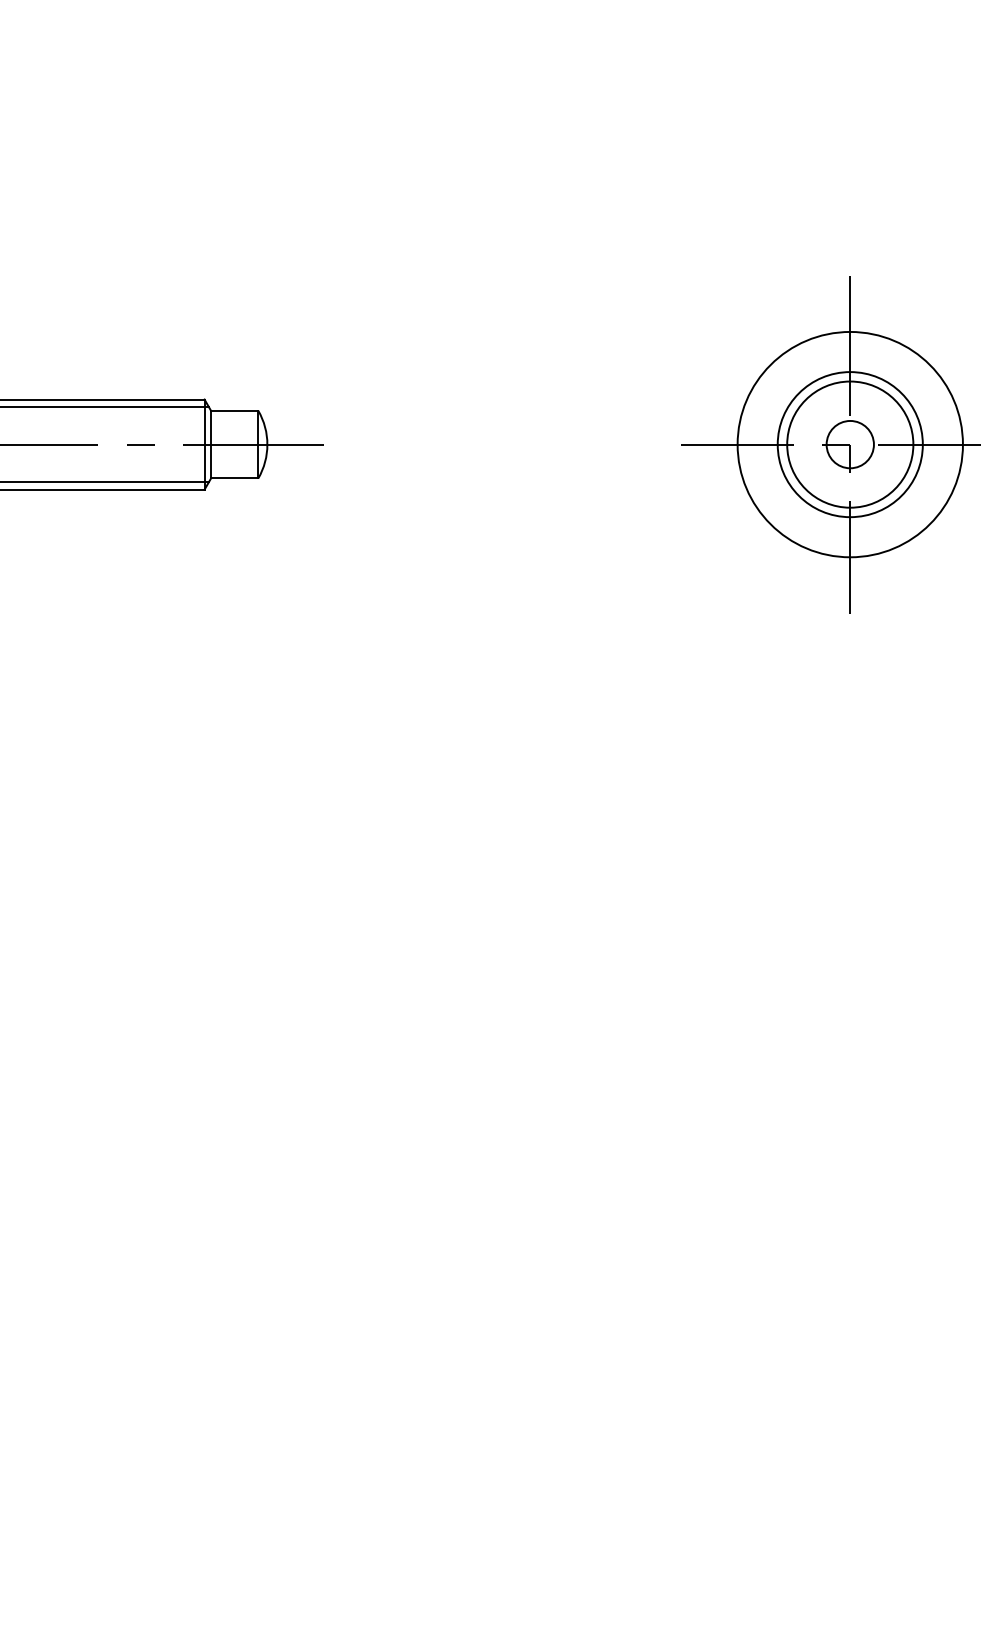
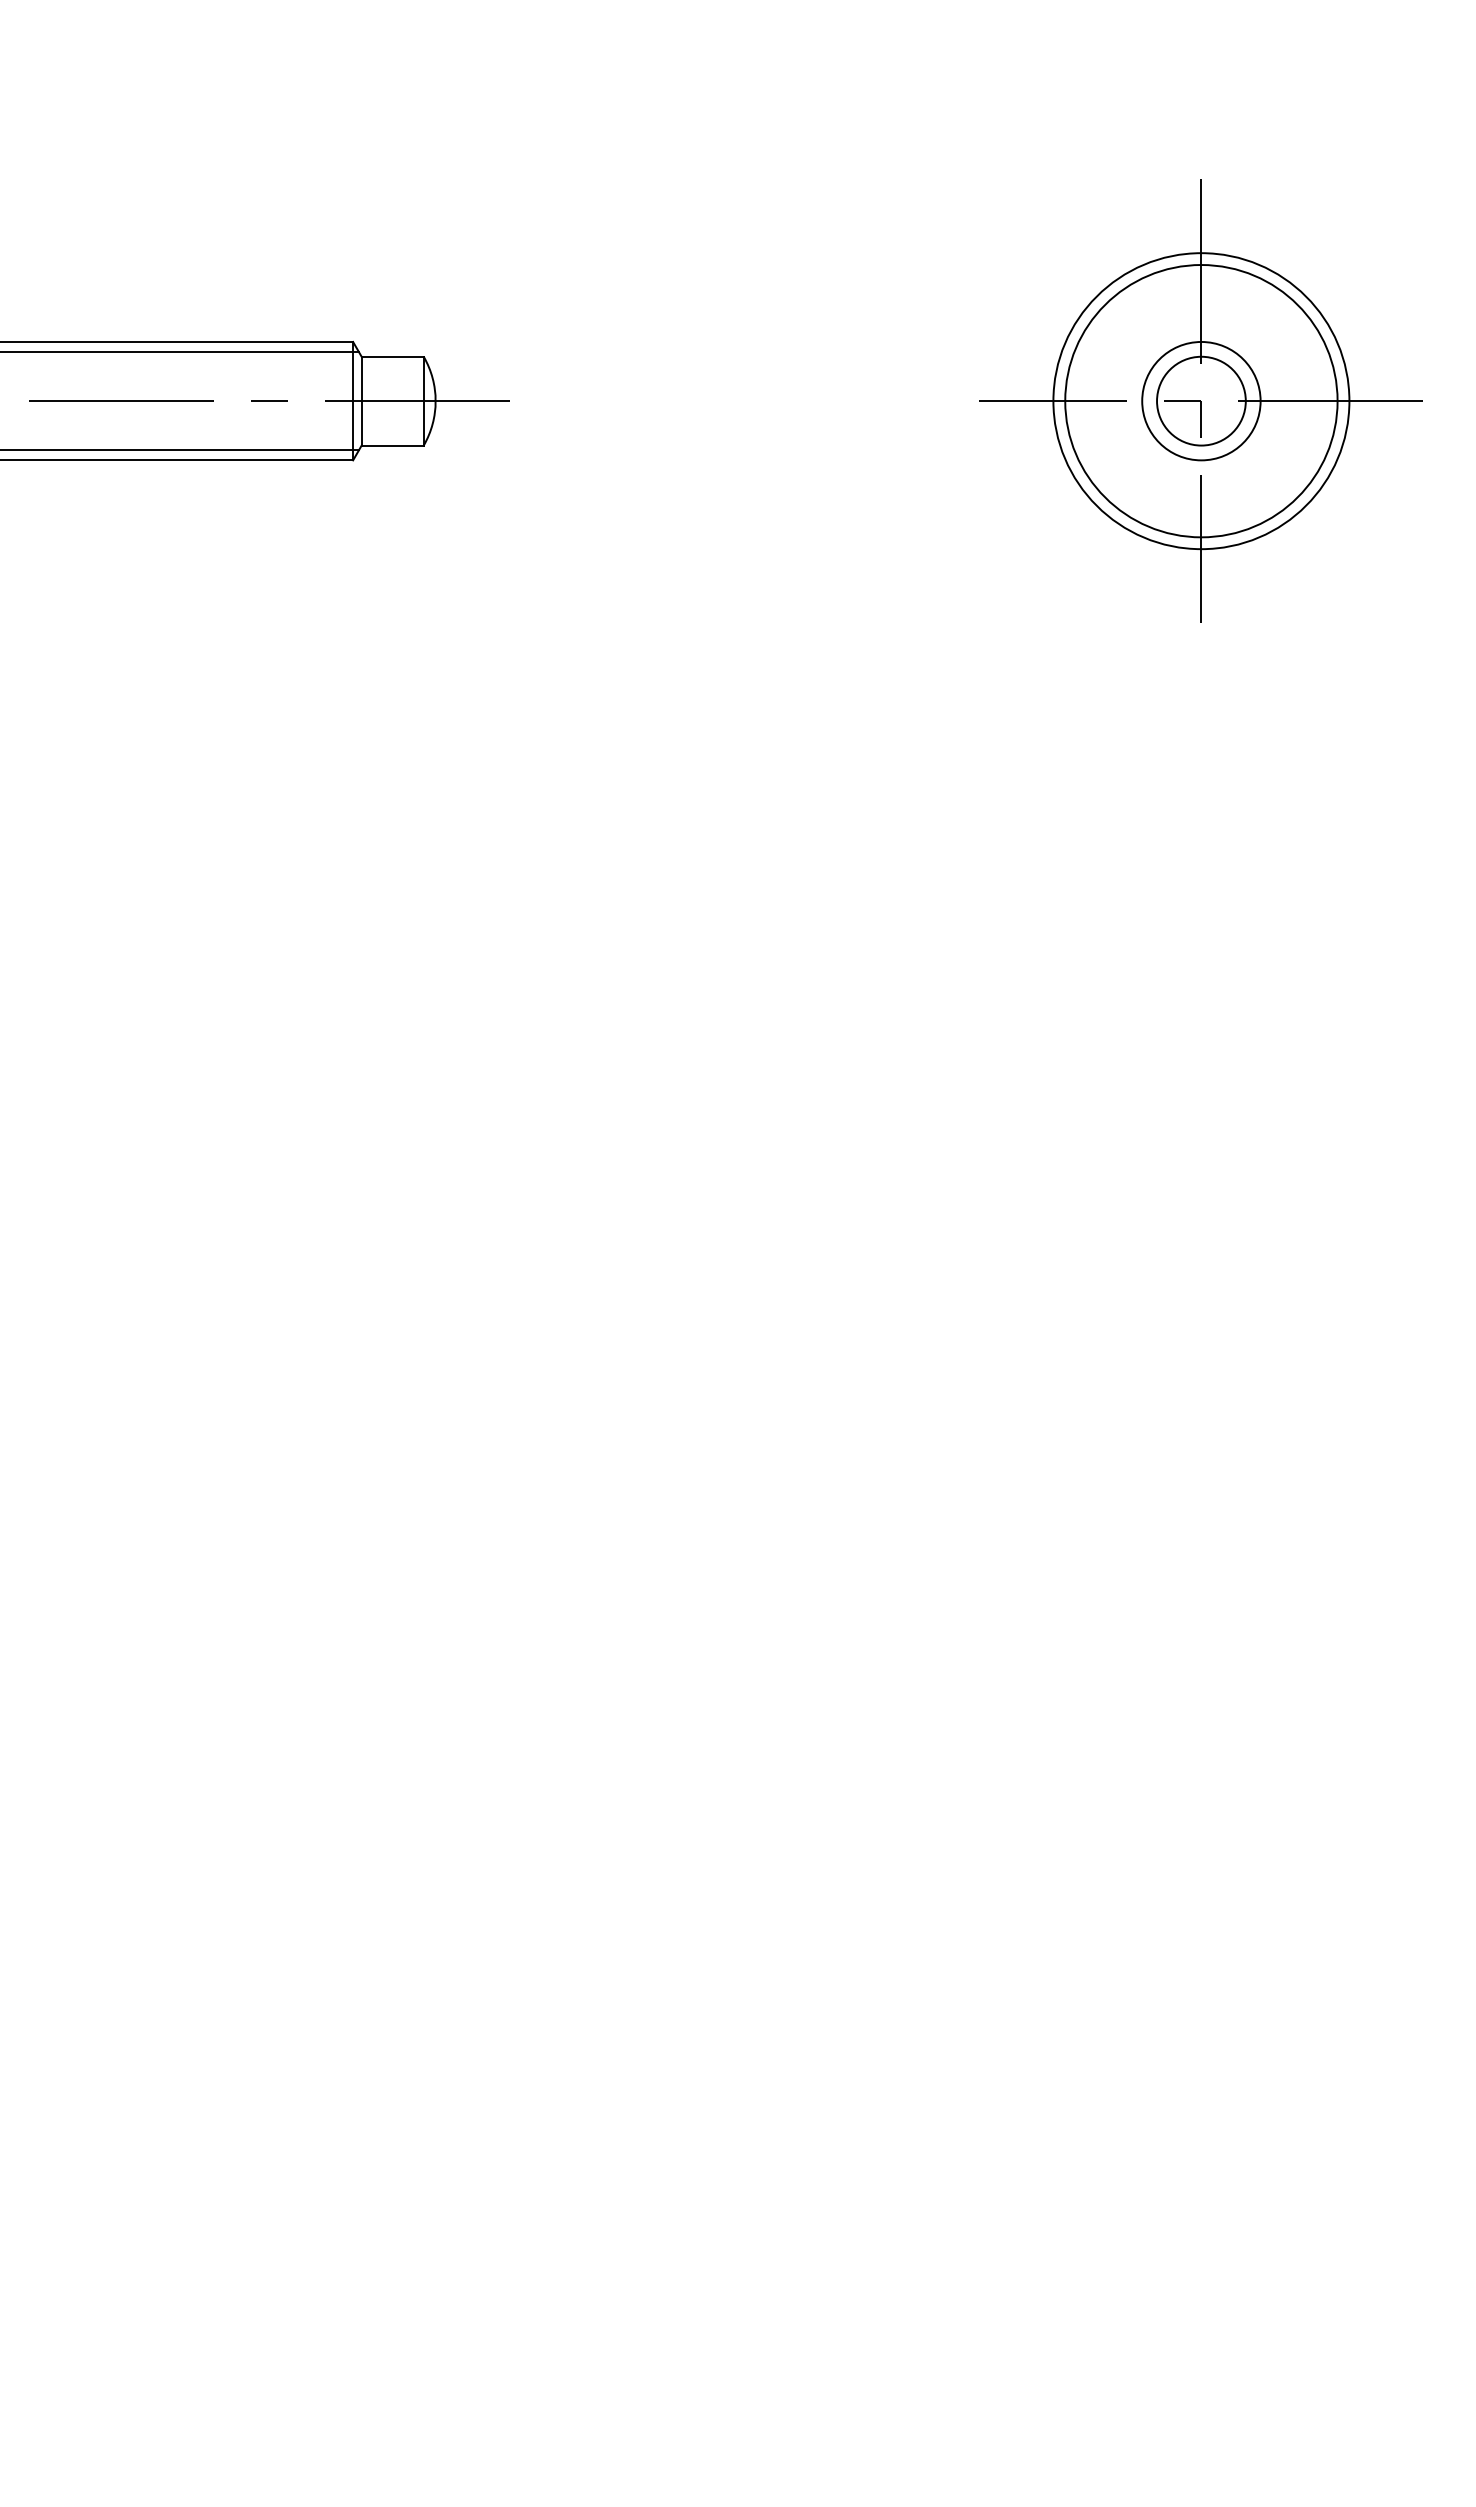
circle: (850, 444) -> (1201, 400), size x0.71
circle: (850, 444) -> (1201, 400), size x1.43
circle: (850, 444) -> (1201, 401), size x1.43

